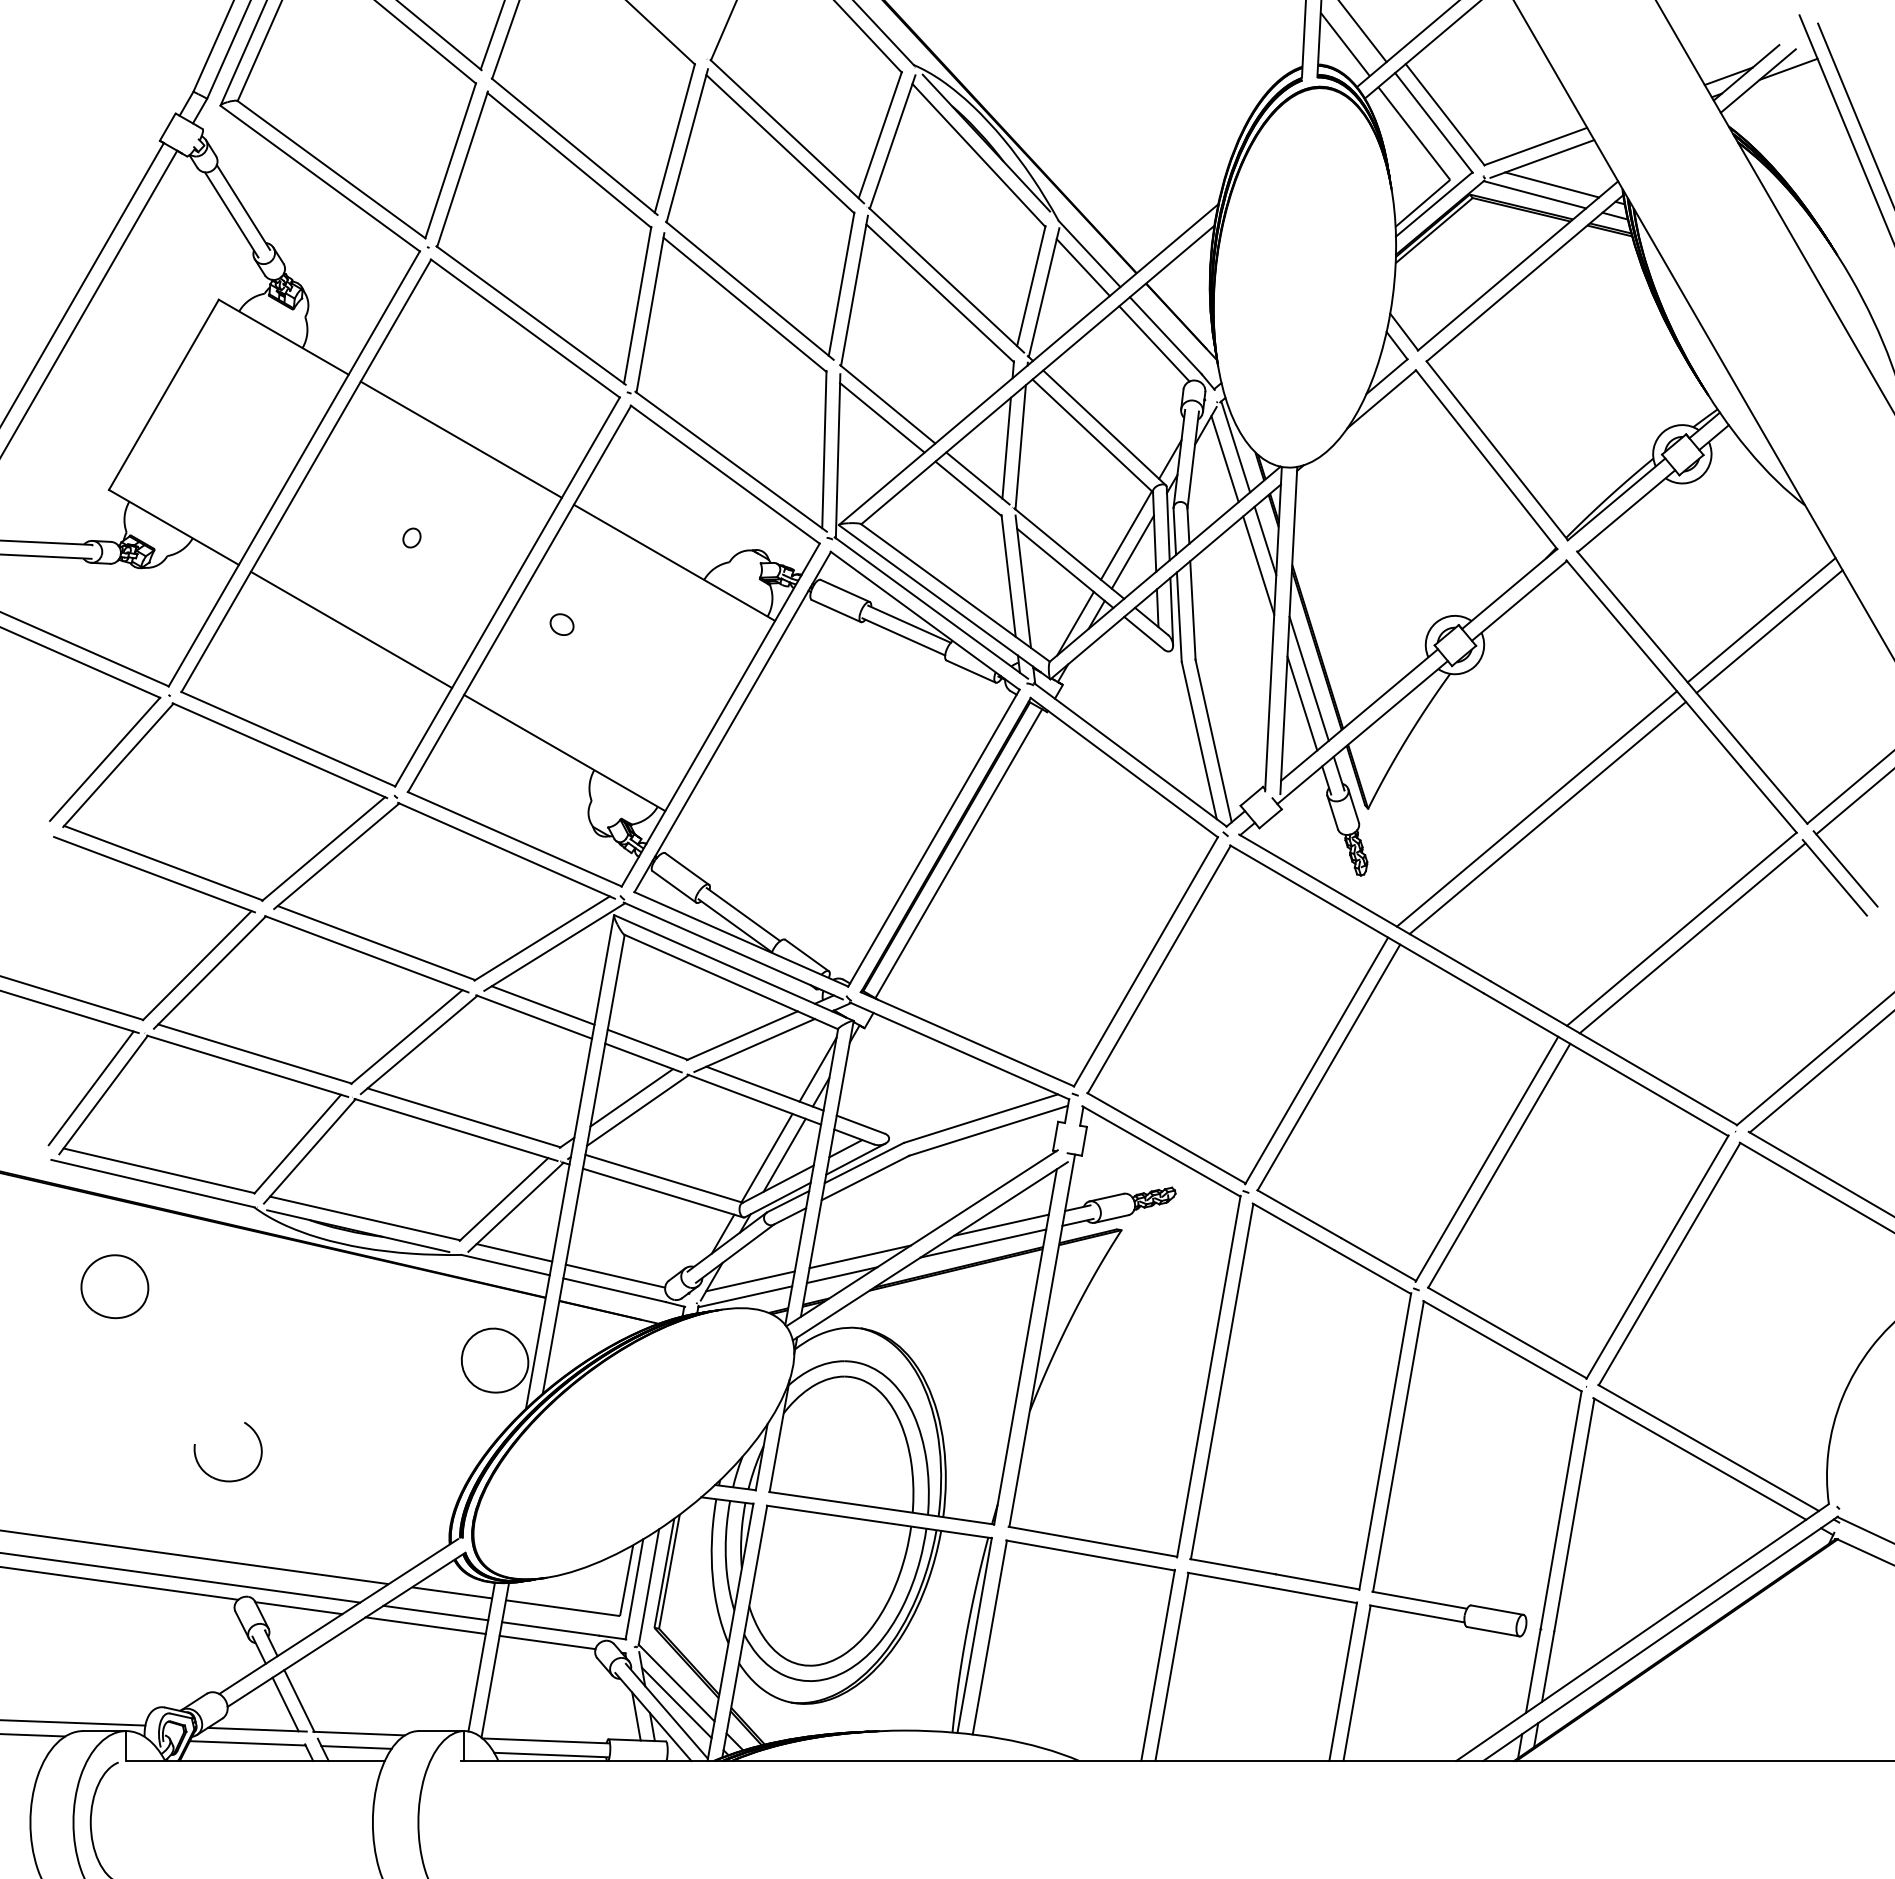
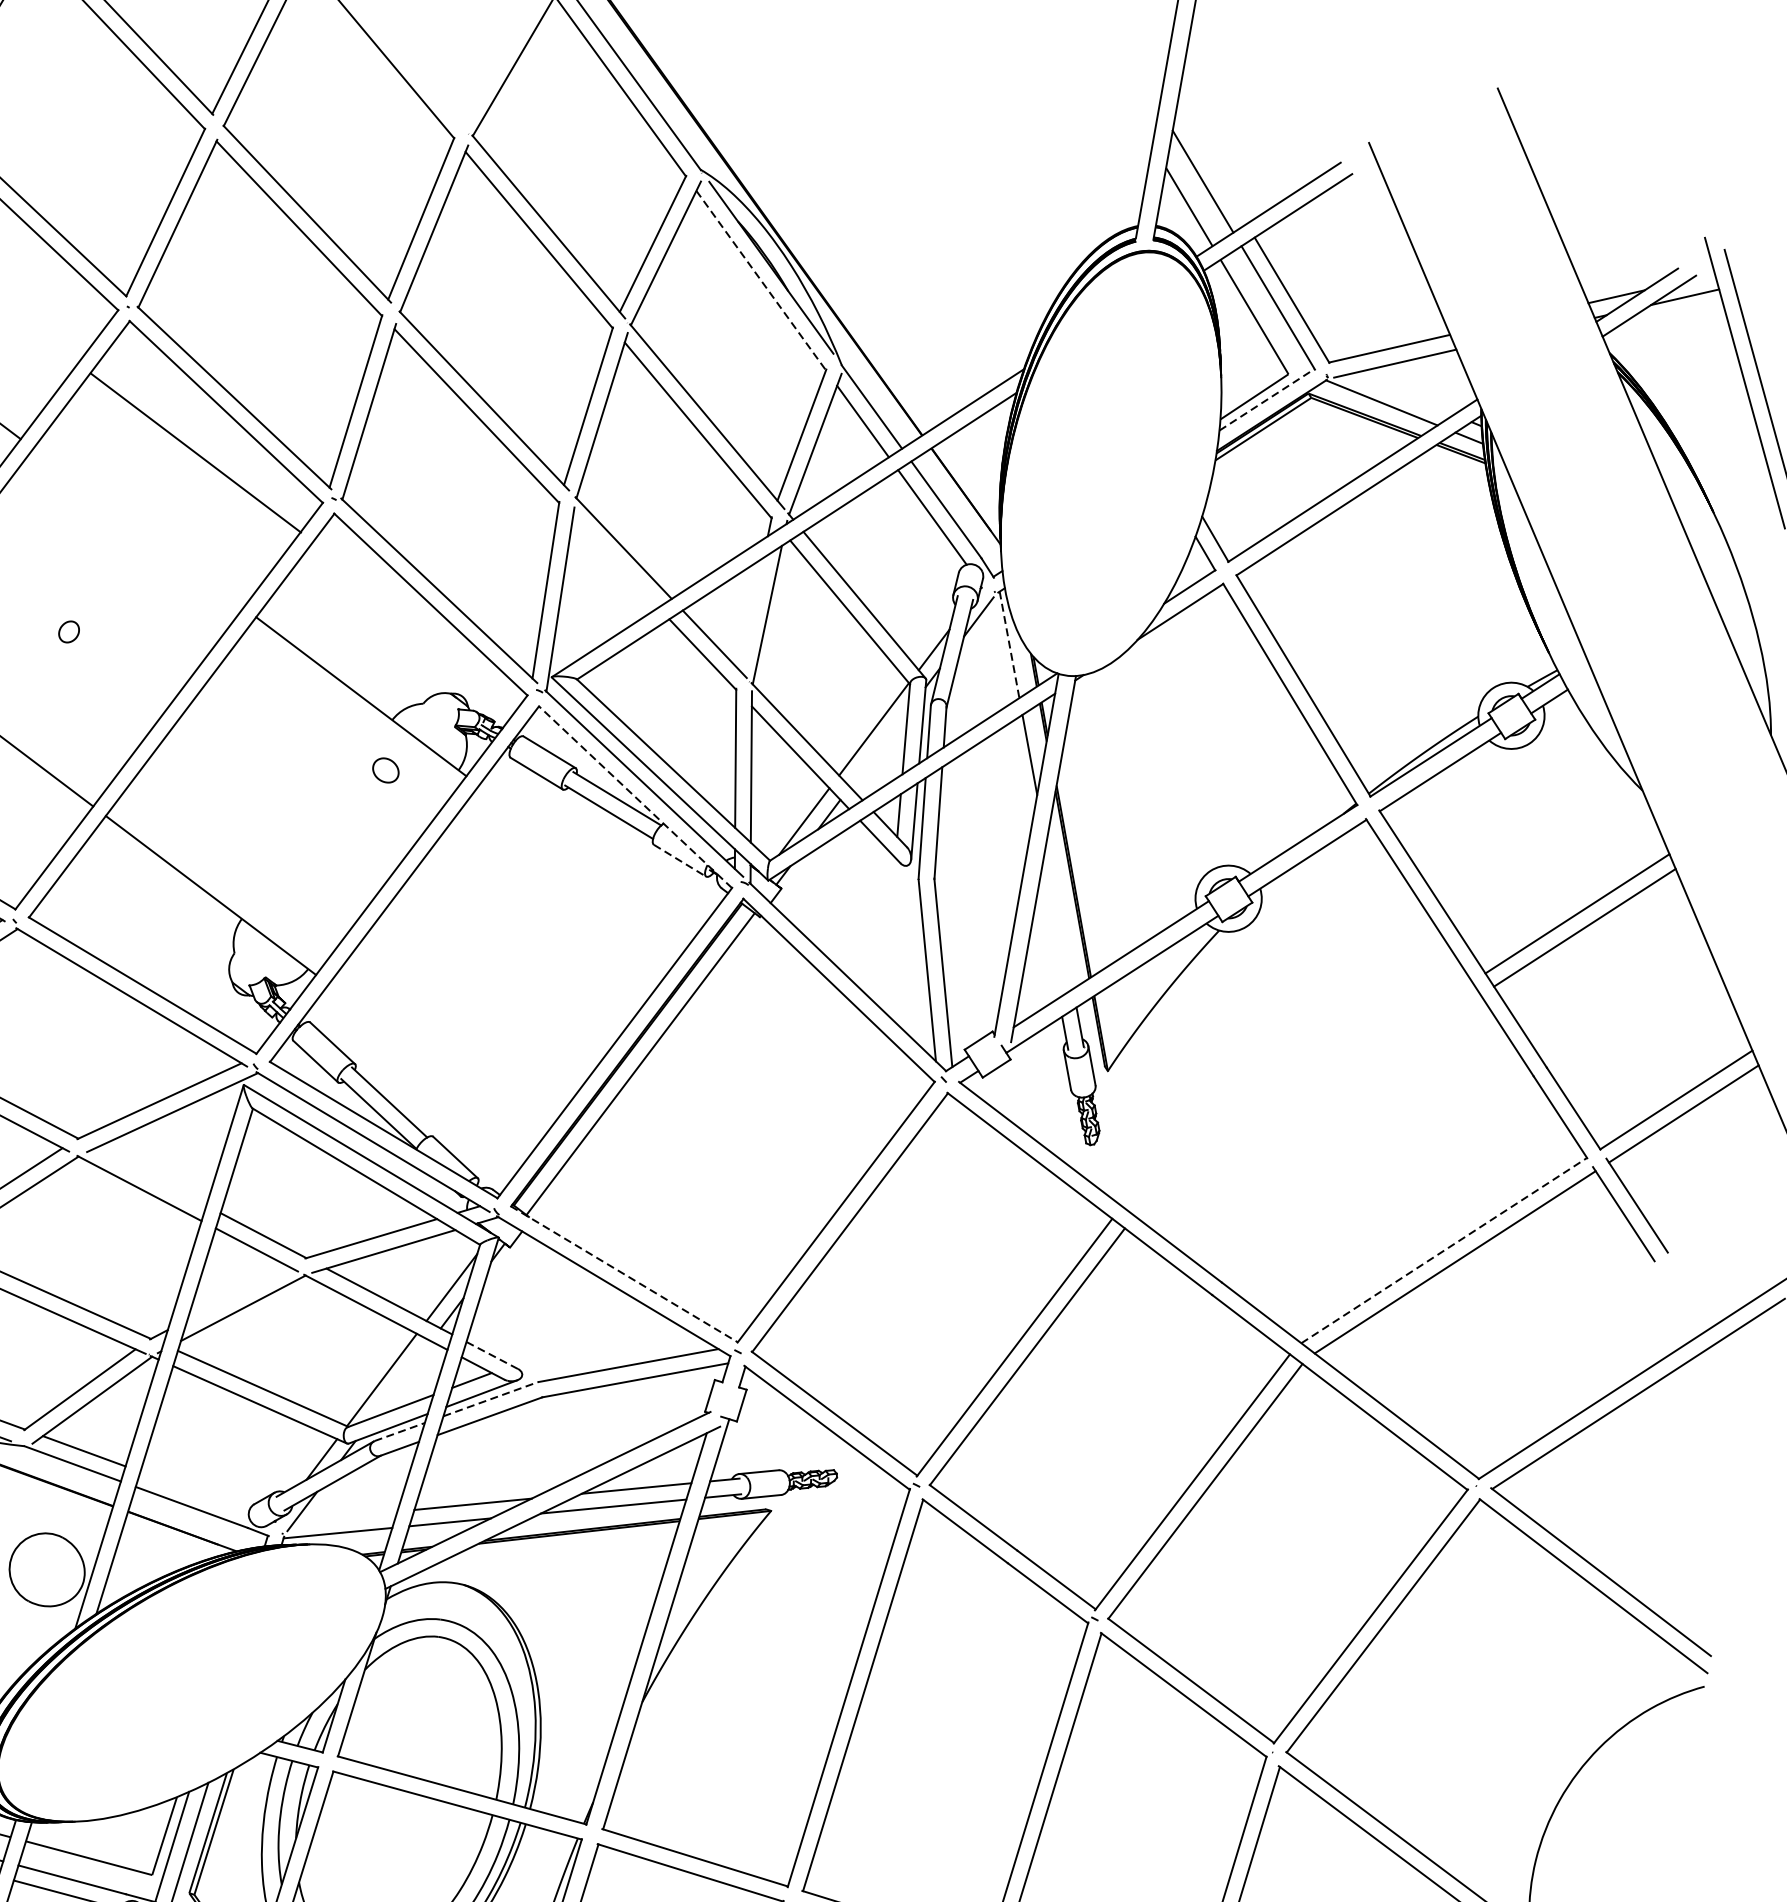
line: (978, 155) -> (760, 280), solid -> dashed
line: (1552, 184) -> (1403, 393), removed
line: (1434, 204) -> (1267, 399), solid -> dashed
line: (882, 417) -> (615, 562), removed
line: (460, 439) -> (194, 452), moved
line: (1235, 446) -> (1009, 644), solid -> dashed
line: (1006, 447) -> (751, 613), removed
line: (1224, 459) -> (995, 657), removed
line: (1132, 551) -> (878, 748), removed
line: (1258, 565) -> (1018, 781), removed
line: (925, 620) -> (635, 796), solid -> dashed
part: (561, 624) -> (385, 770), moved
line: (971, 671) -> (680, 860), solid -> dashed
line: (1308, 678) -> (1059, 915), removed
line: (1302, 703) -> (1048, 943), removed
line: (1536, 808) -> (1297, 1094), removed
line: (1547, 817) -> (1308, 1105), removed
line: (1682, 928) -> (1445, 1249), solid -> dashed
line: (542, 1005) -> (150, 1176), removed
line: (967, 1039) -> (624, 1274), solid -> dashed
line: (631, 1097) -> (237, 1292), removed
line: (860, 1124) -> (491, 1355), solid -> dashed
line: (784, 1154) -> (402, 1378), removed
line: (864, 1162) -> (491, 1398), solid -> dashed
line: (788, 1201) -> (400, 1431), solid -> dashed
line: (615, 1275) -> (194, 1490), removed
line: (750, 1281) -> (346, 1516), removed

